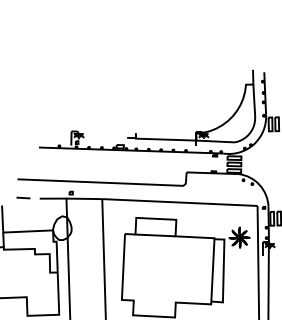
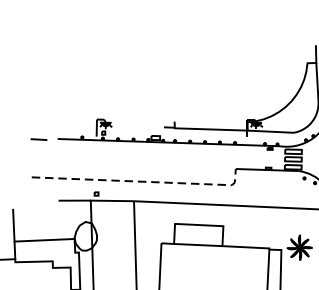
line: (109, 182) -> (142, 181), solid -> dashed
line: (23, 197) -> (38, 138), moved

